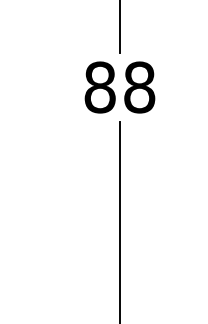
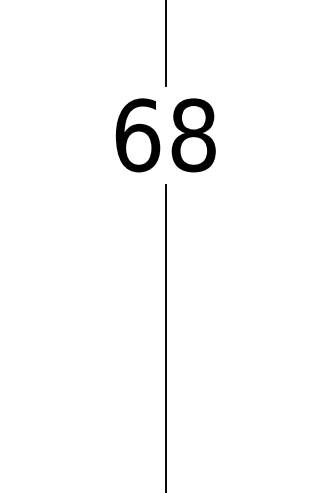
text: (100, 87) -> (137, 135), 88 -> 68

